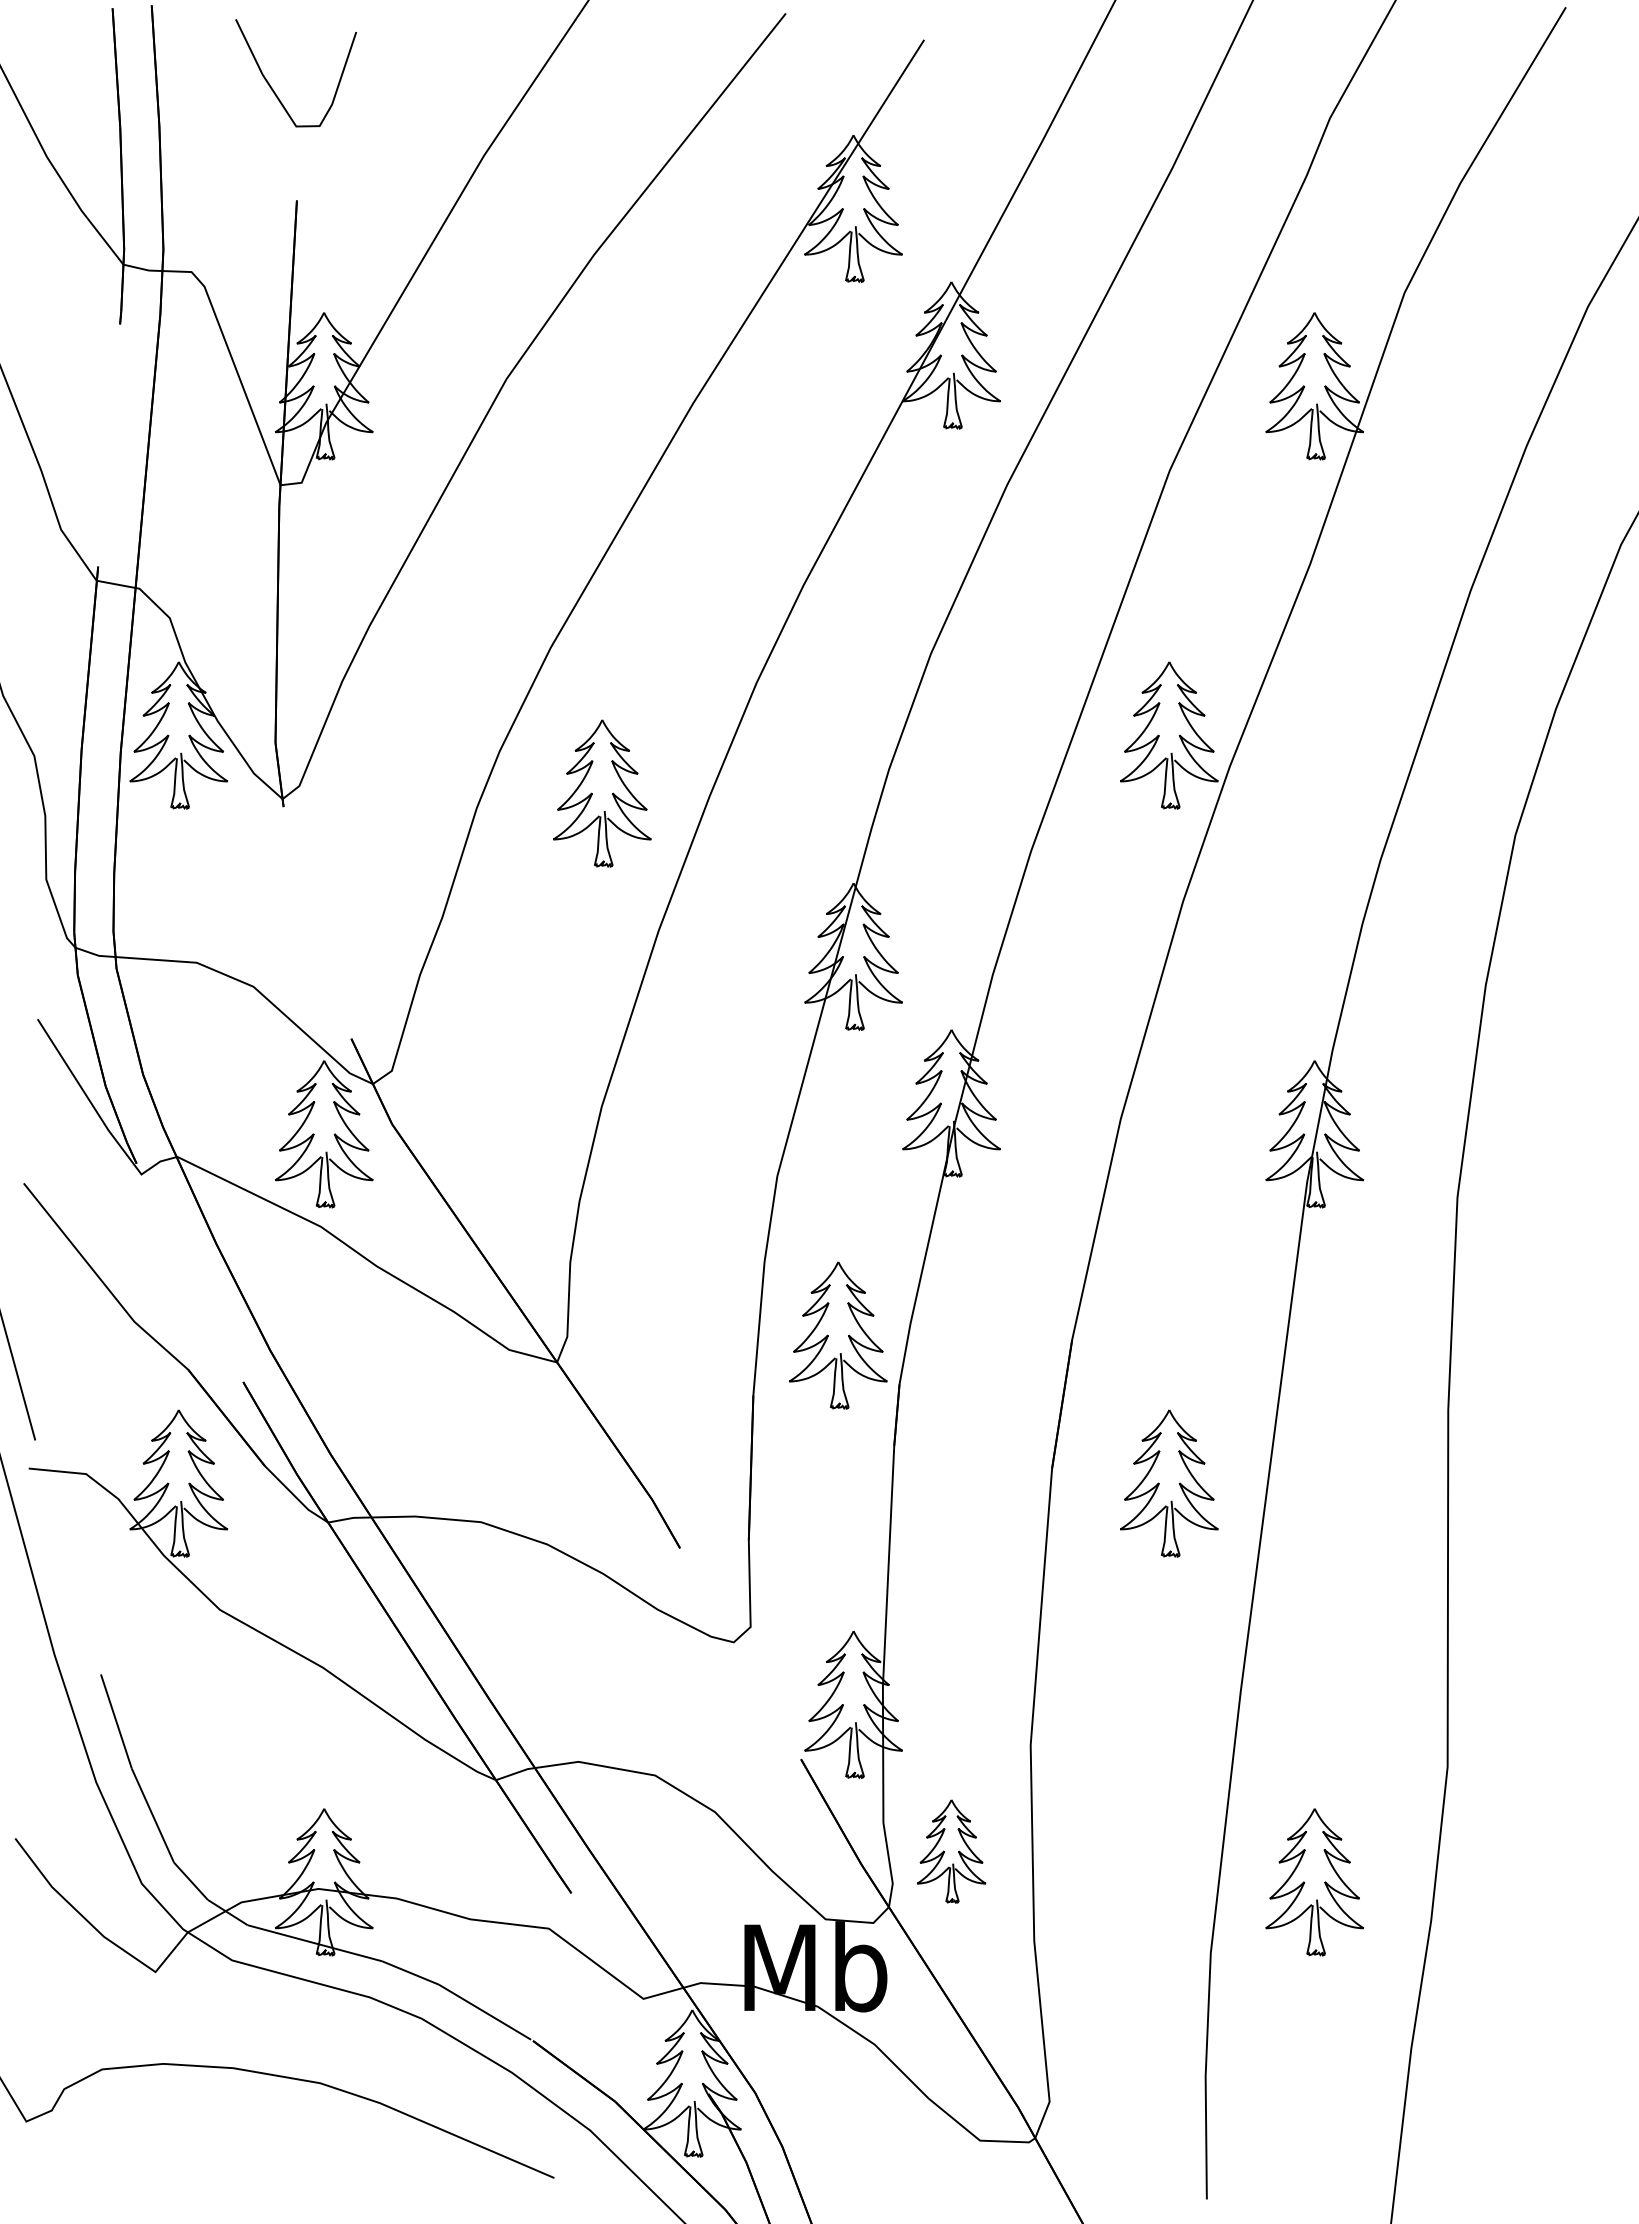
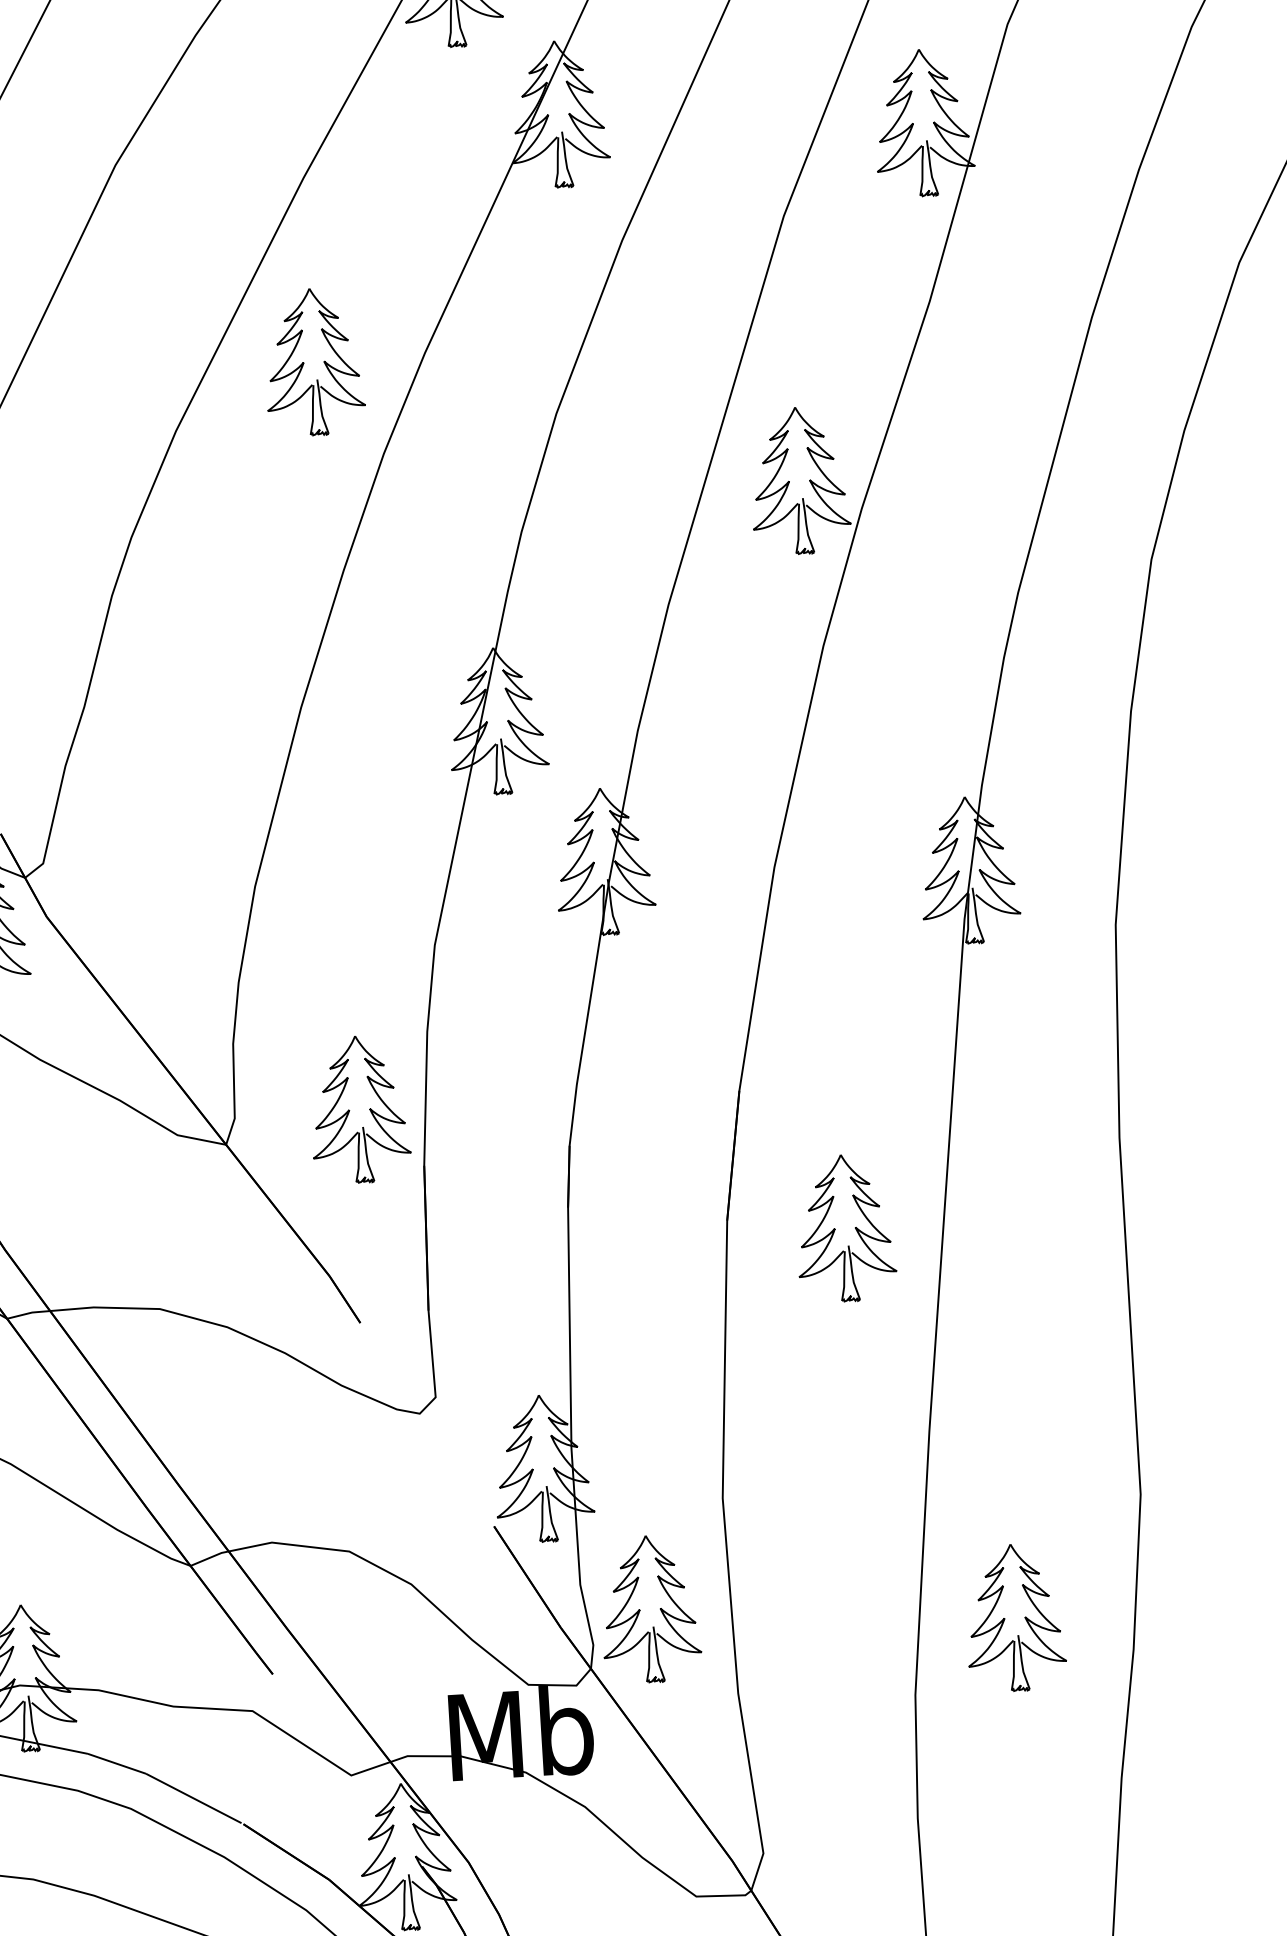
part: (602, 793) -> (314, 362), moved
part: (838, 1335) -> (359, 1109), moved
part: (951, 1851) -> (650, 1609), size x1.43

